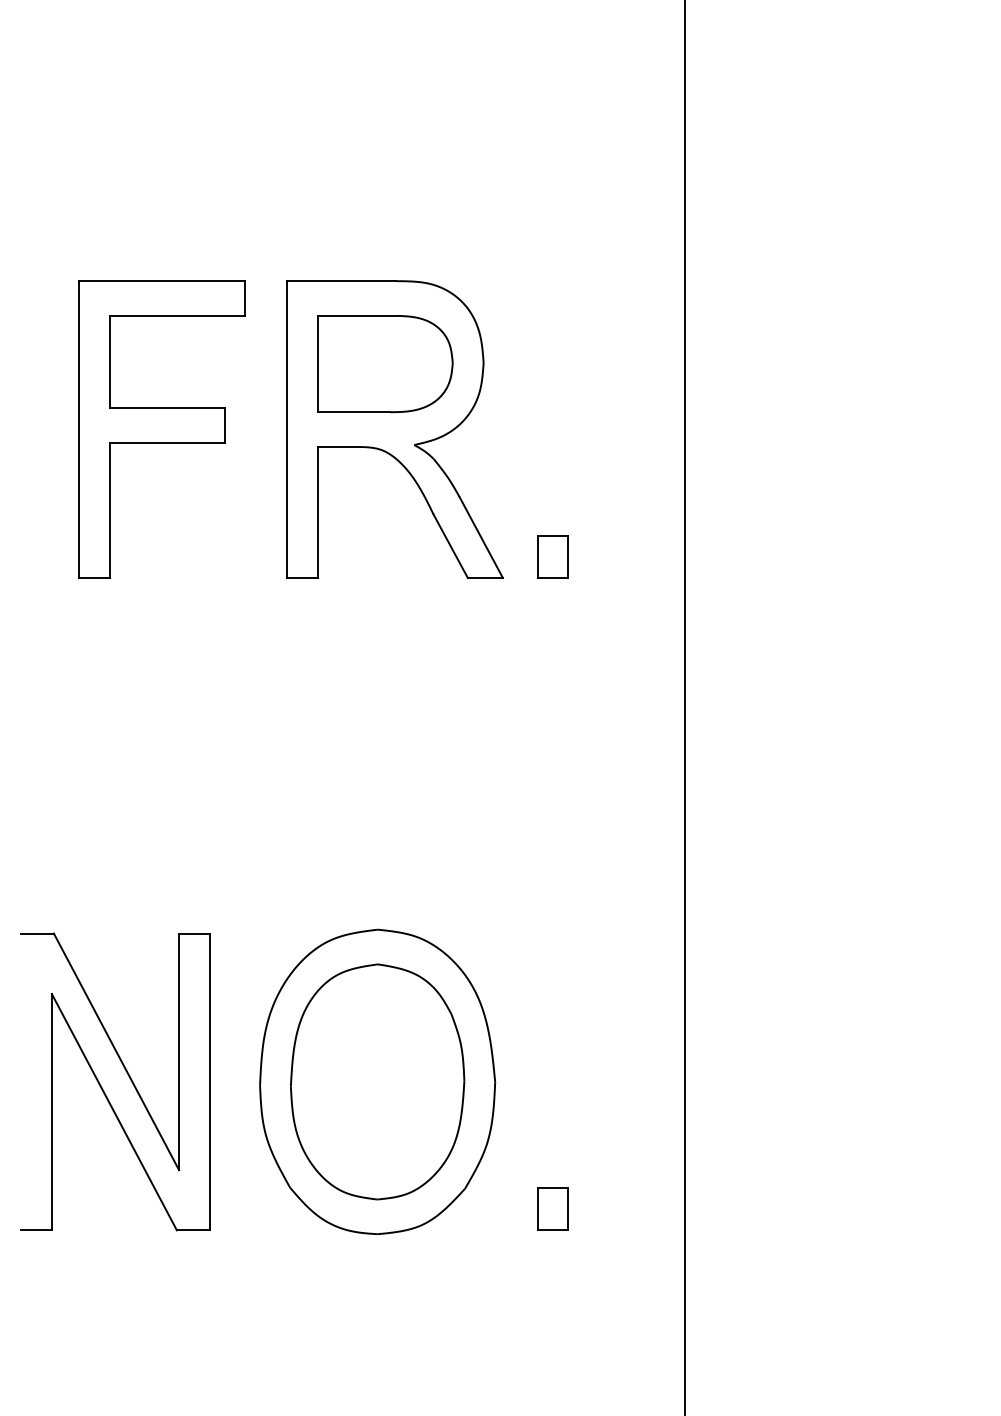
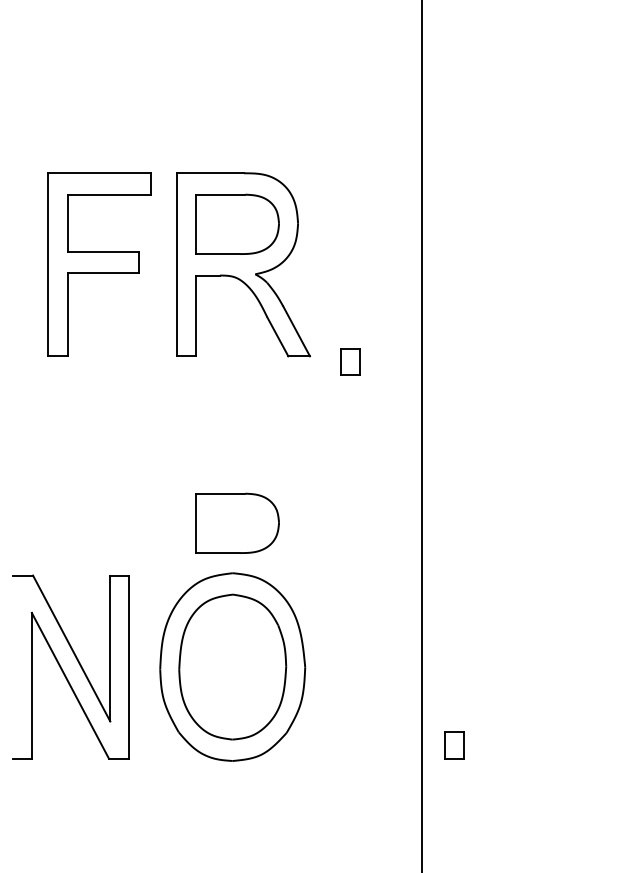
part: (552, 555) -> (350, 361), moved
part: (385, 847) -> (237, 522), added
part: (552, 1209) -> (454, 745), moved

